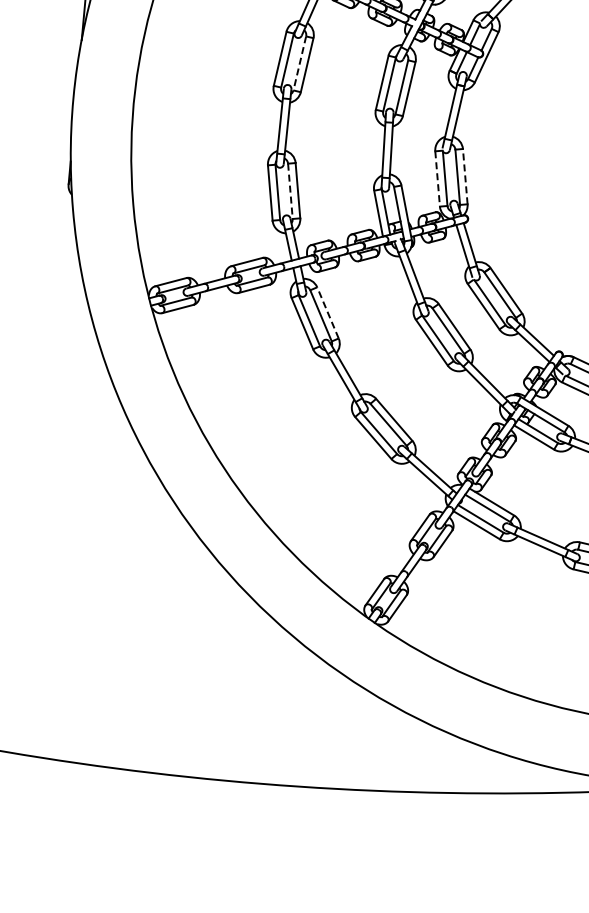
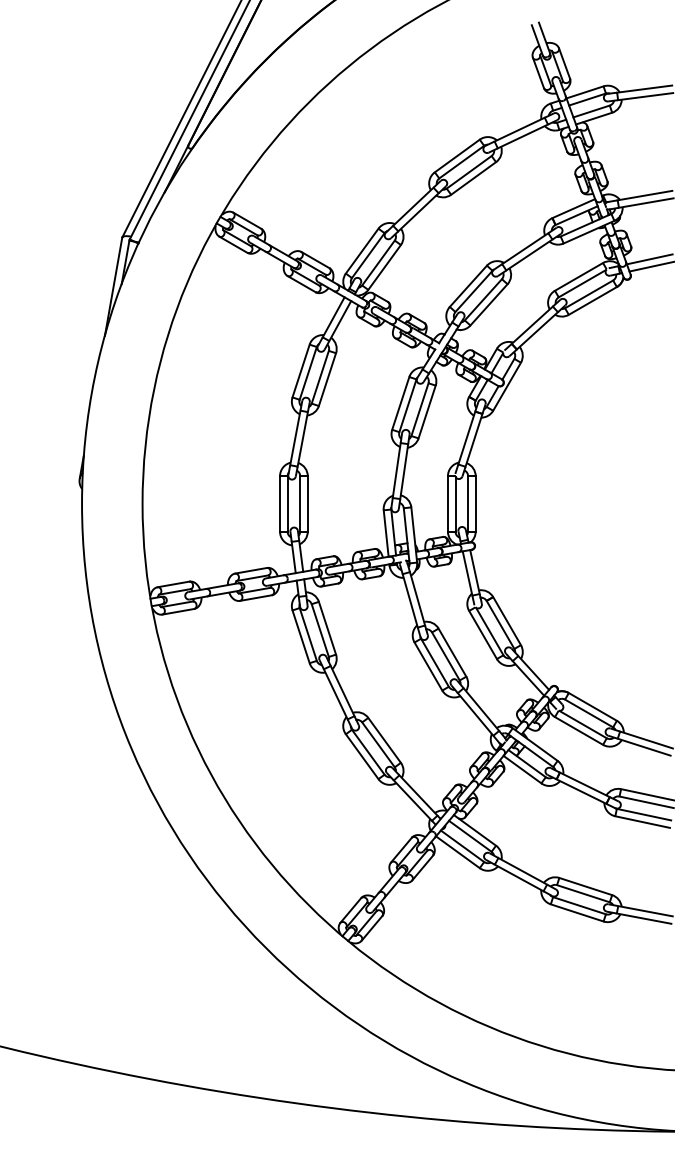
line: (300, 63) -> (320, 377), dashed -> solid
line: (465, 176) -> (475, 503), dashed -> solid
line: (437, 178) -> (447, 503), dashed -> solid
line: (290, 190) -> (300, 503), dashed -> solid
line: (328, 313) -> (327, 628), dashed -> solid

